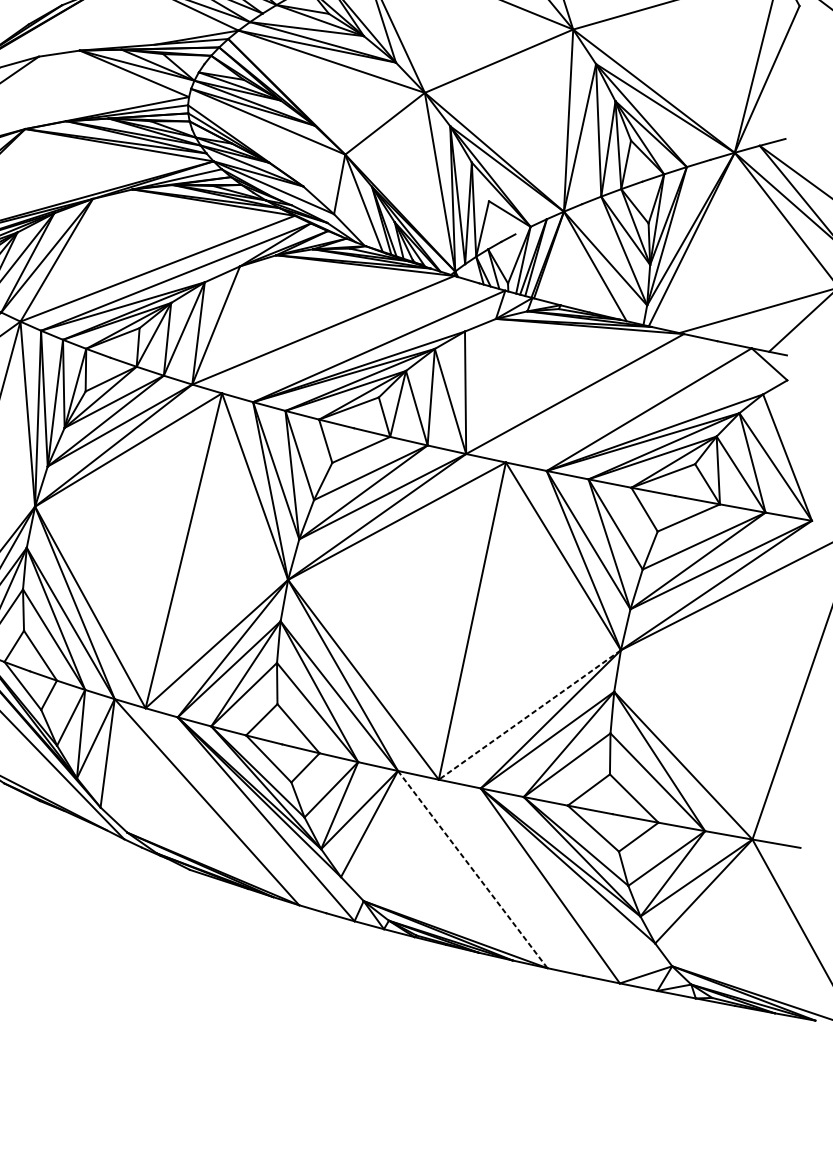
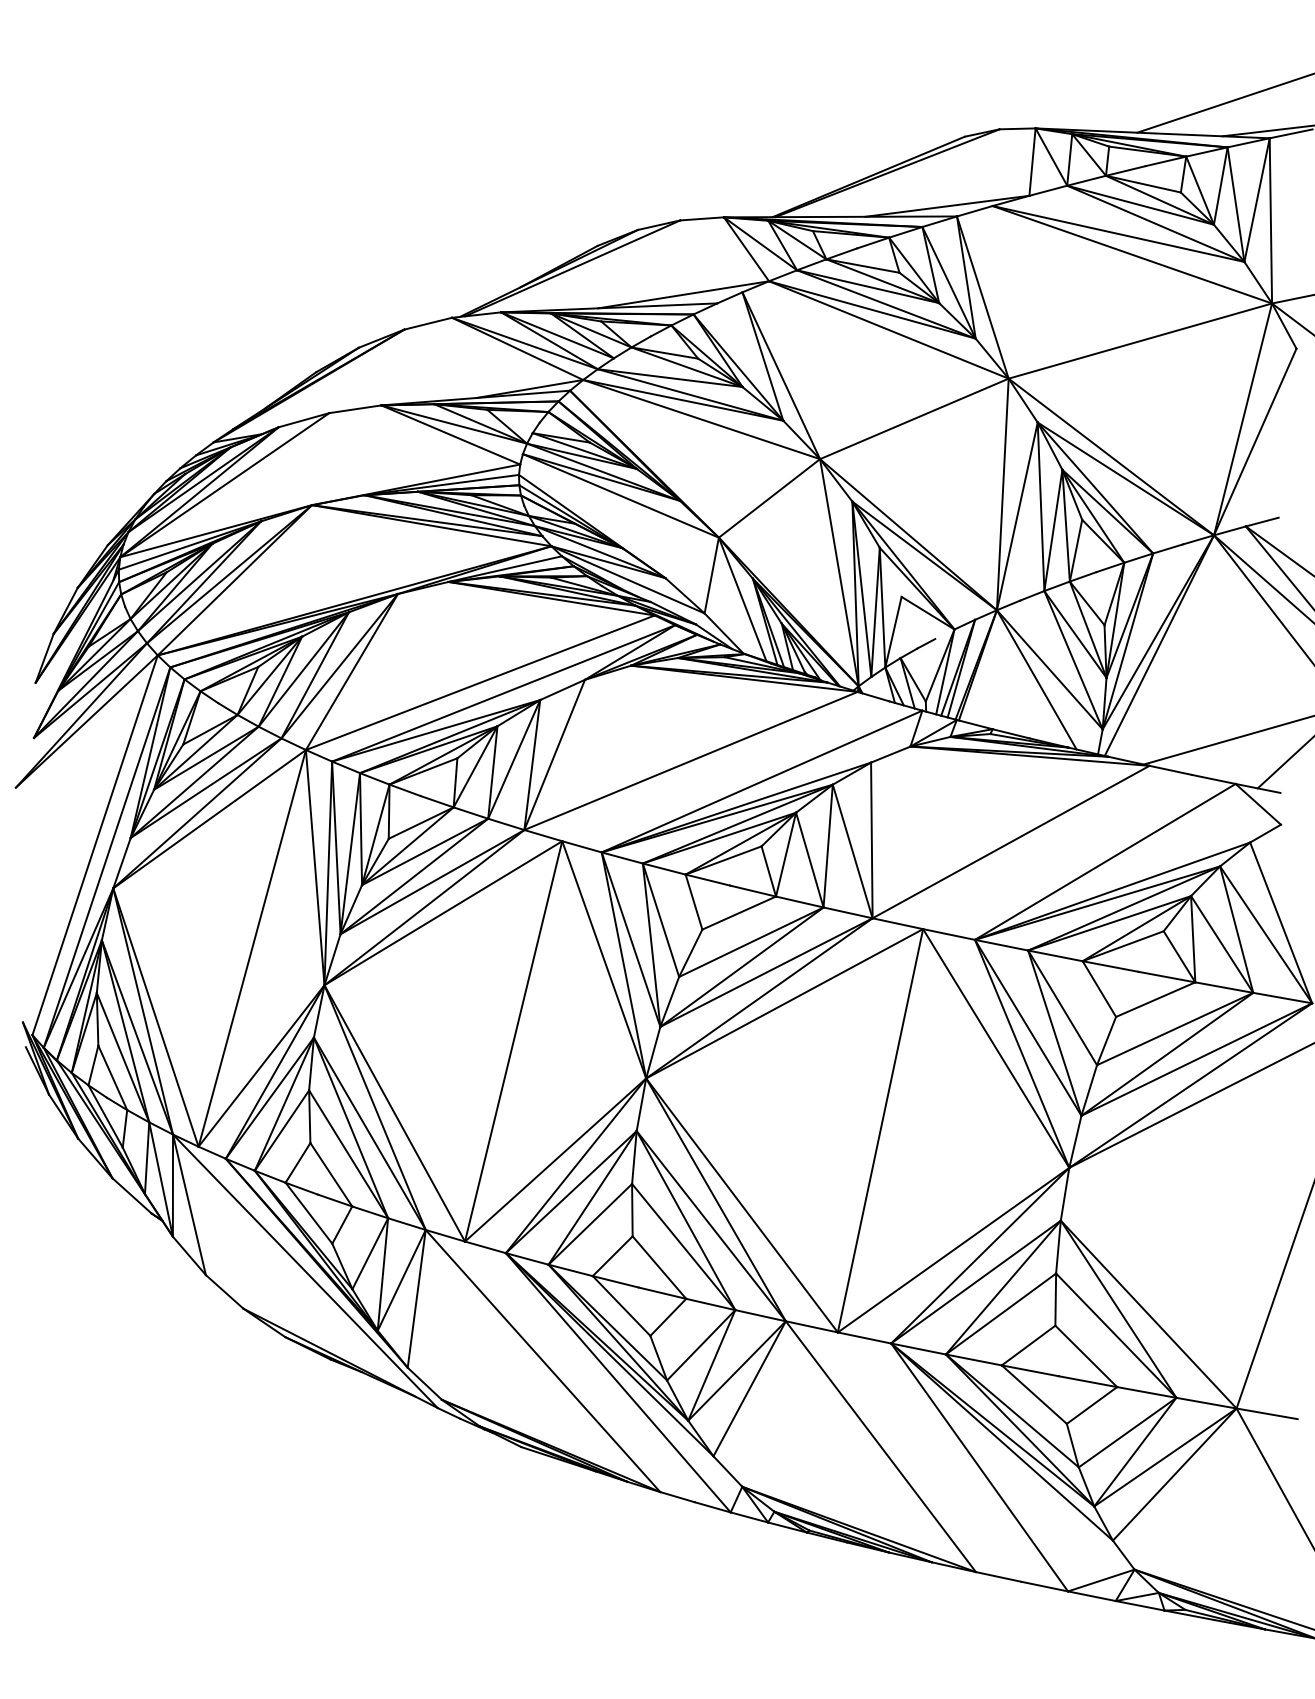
line: (529, 715) -> (953, 1250), dashed -> solid
line: (472, 869) -> (880, 1446), dashed -> solid

